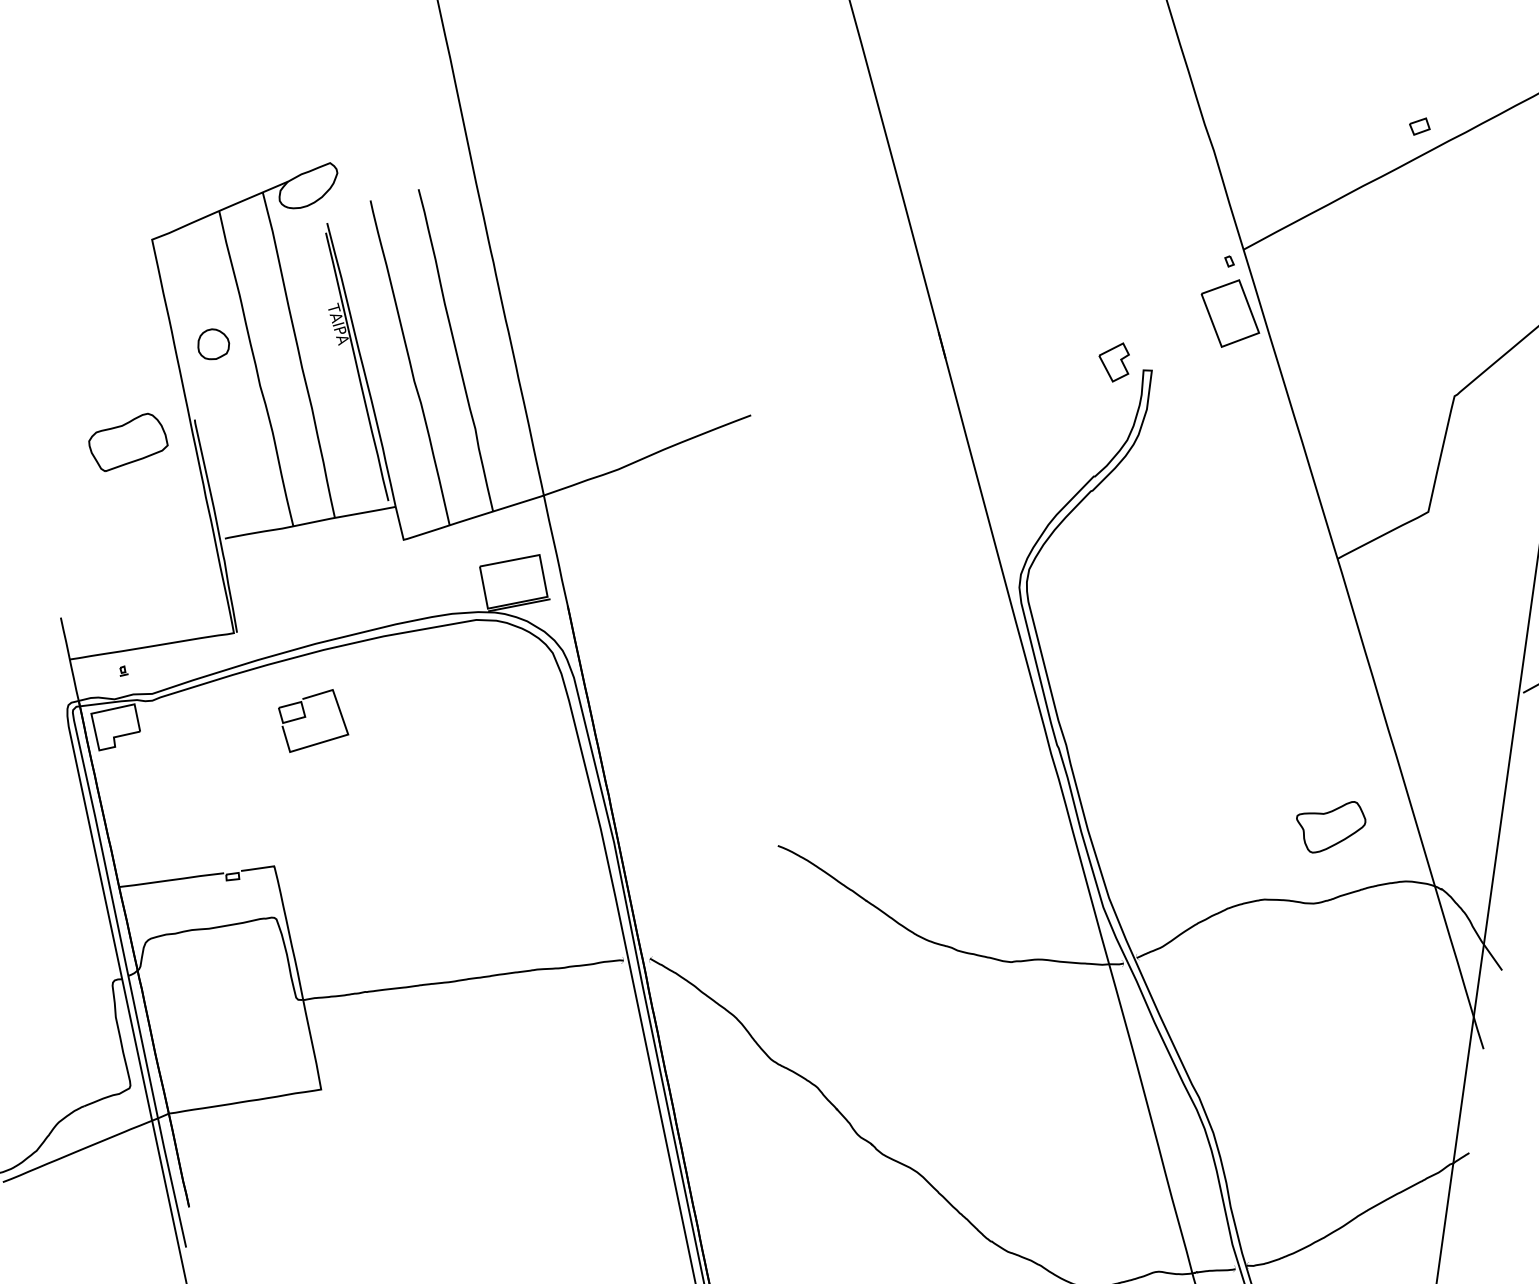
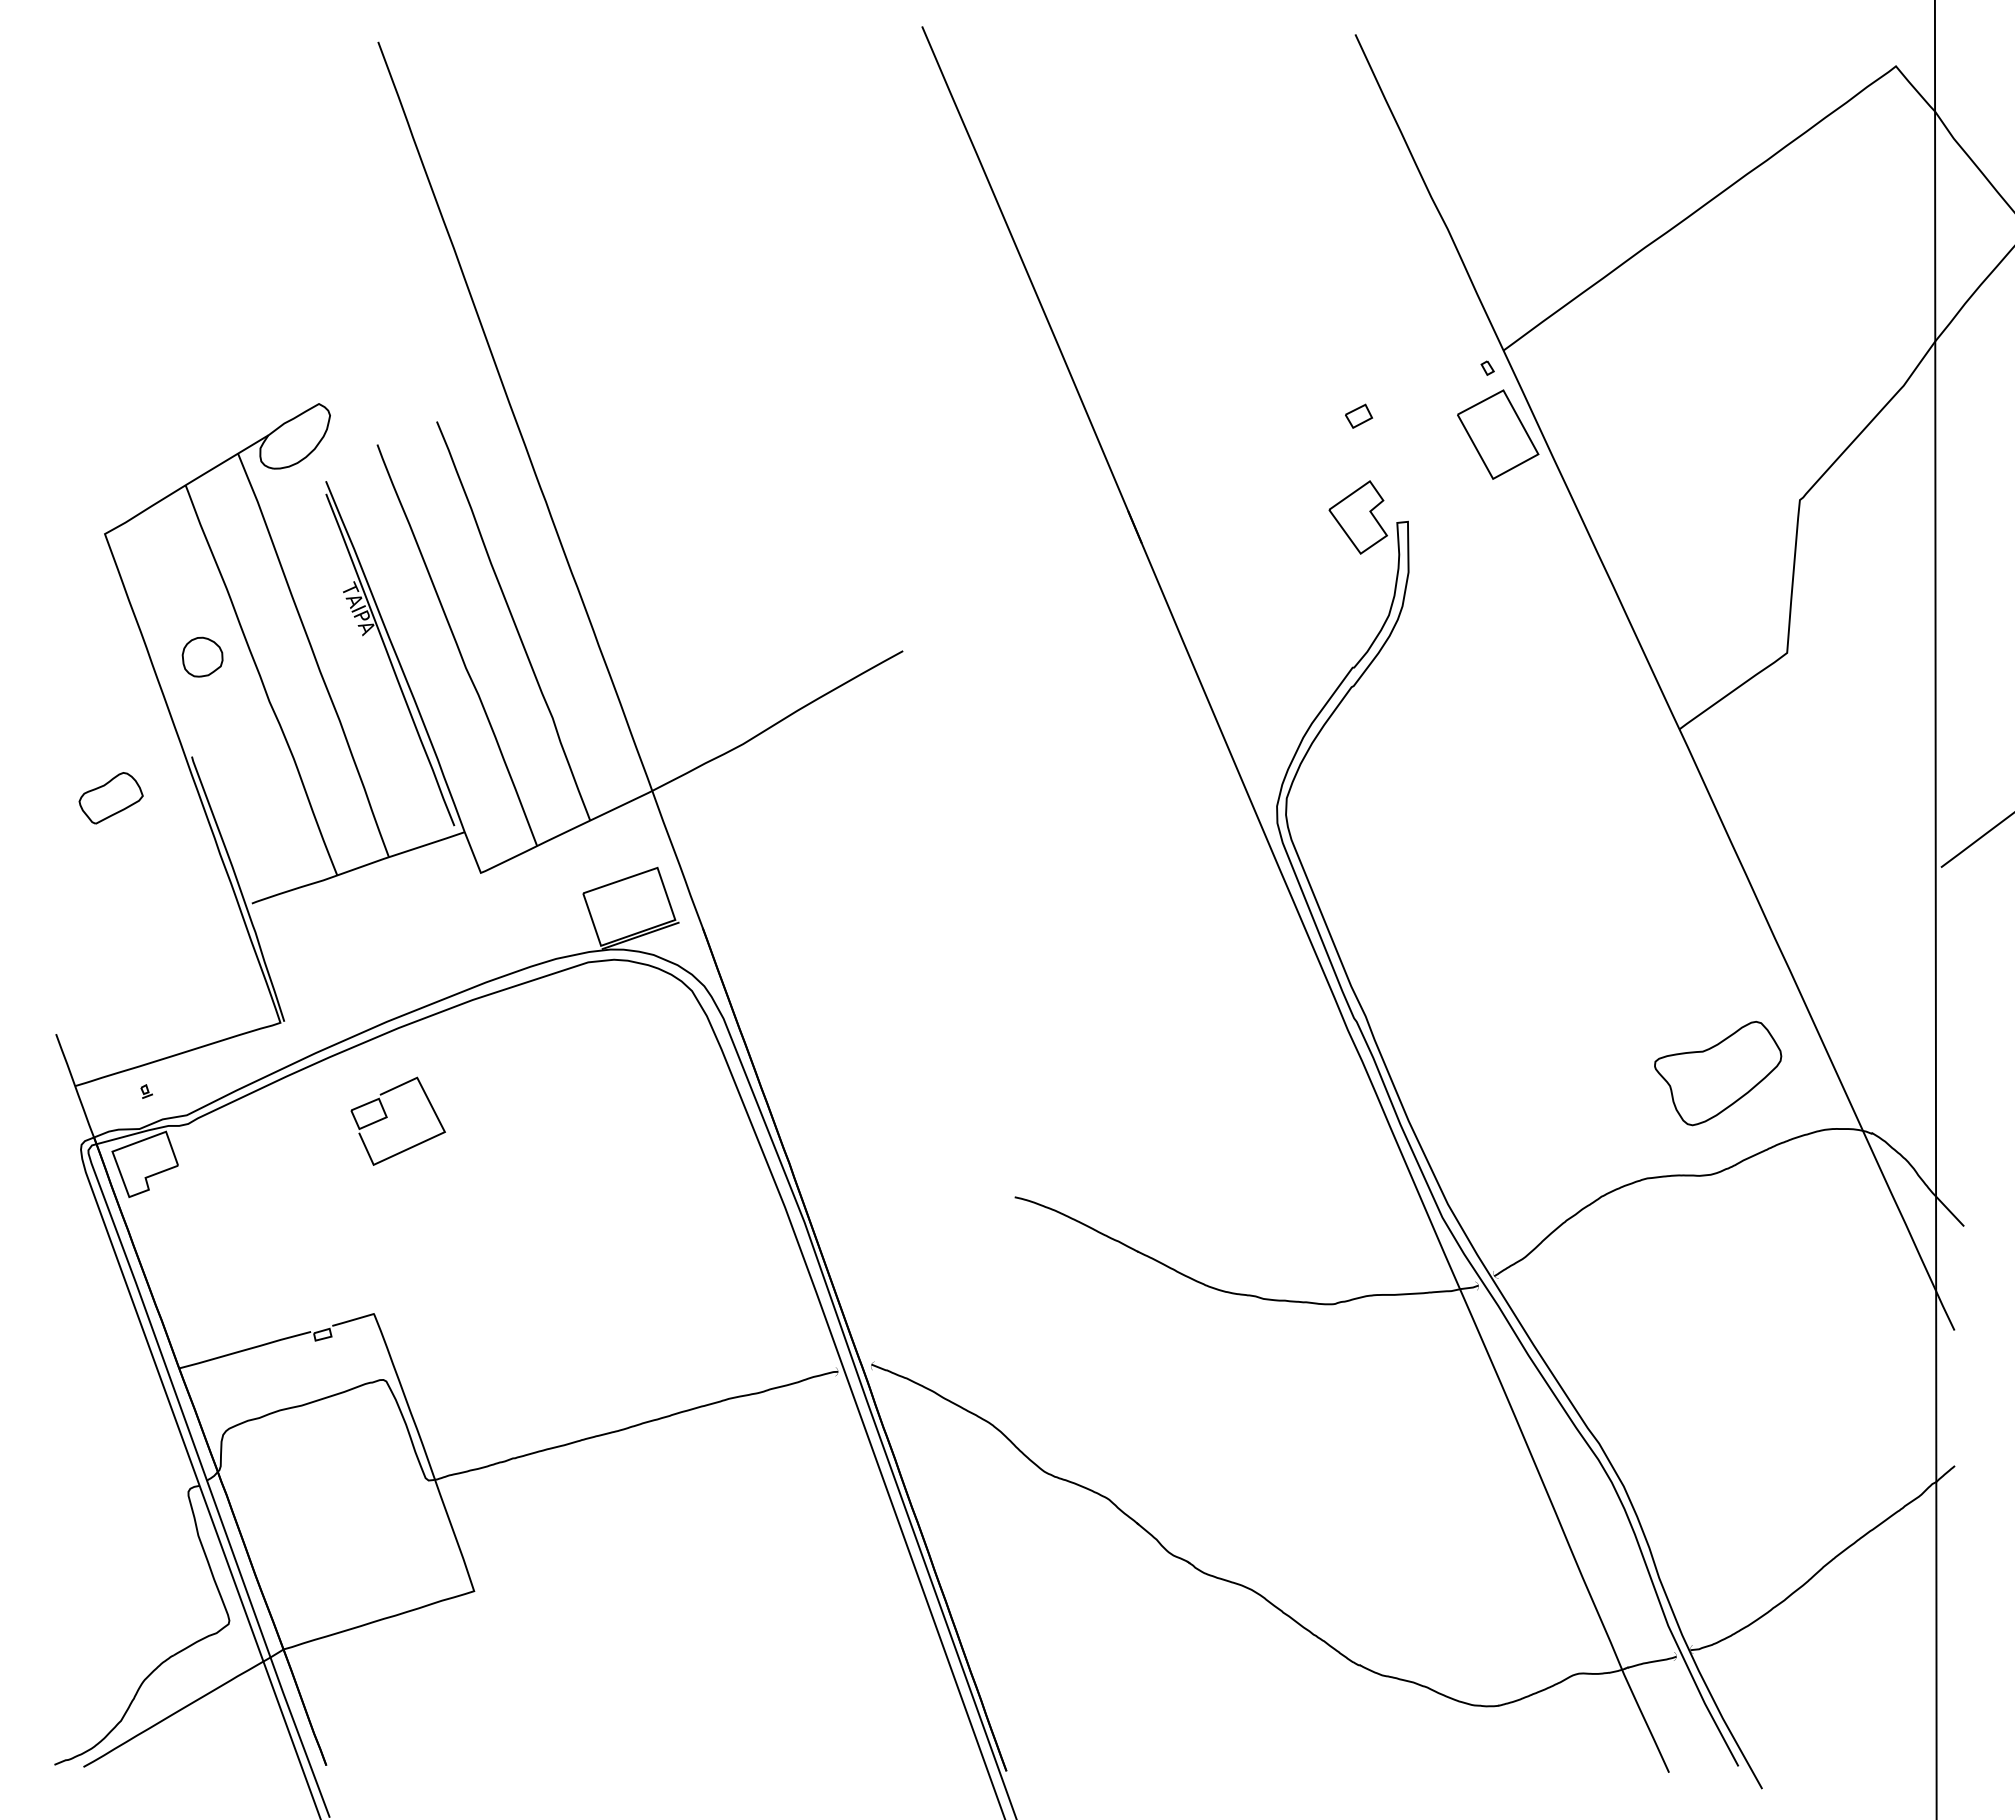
part: (1420, 126) -> (1359, 415), moved
part: (1113, 361) -> (1357, 517), size x1.43
part: (127, 442) -> (110, 798), size x0.62
part: (1330, 826) -> (1718, 1073), size x1.43

